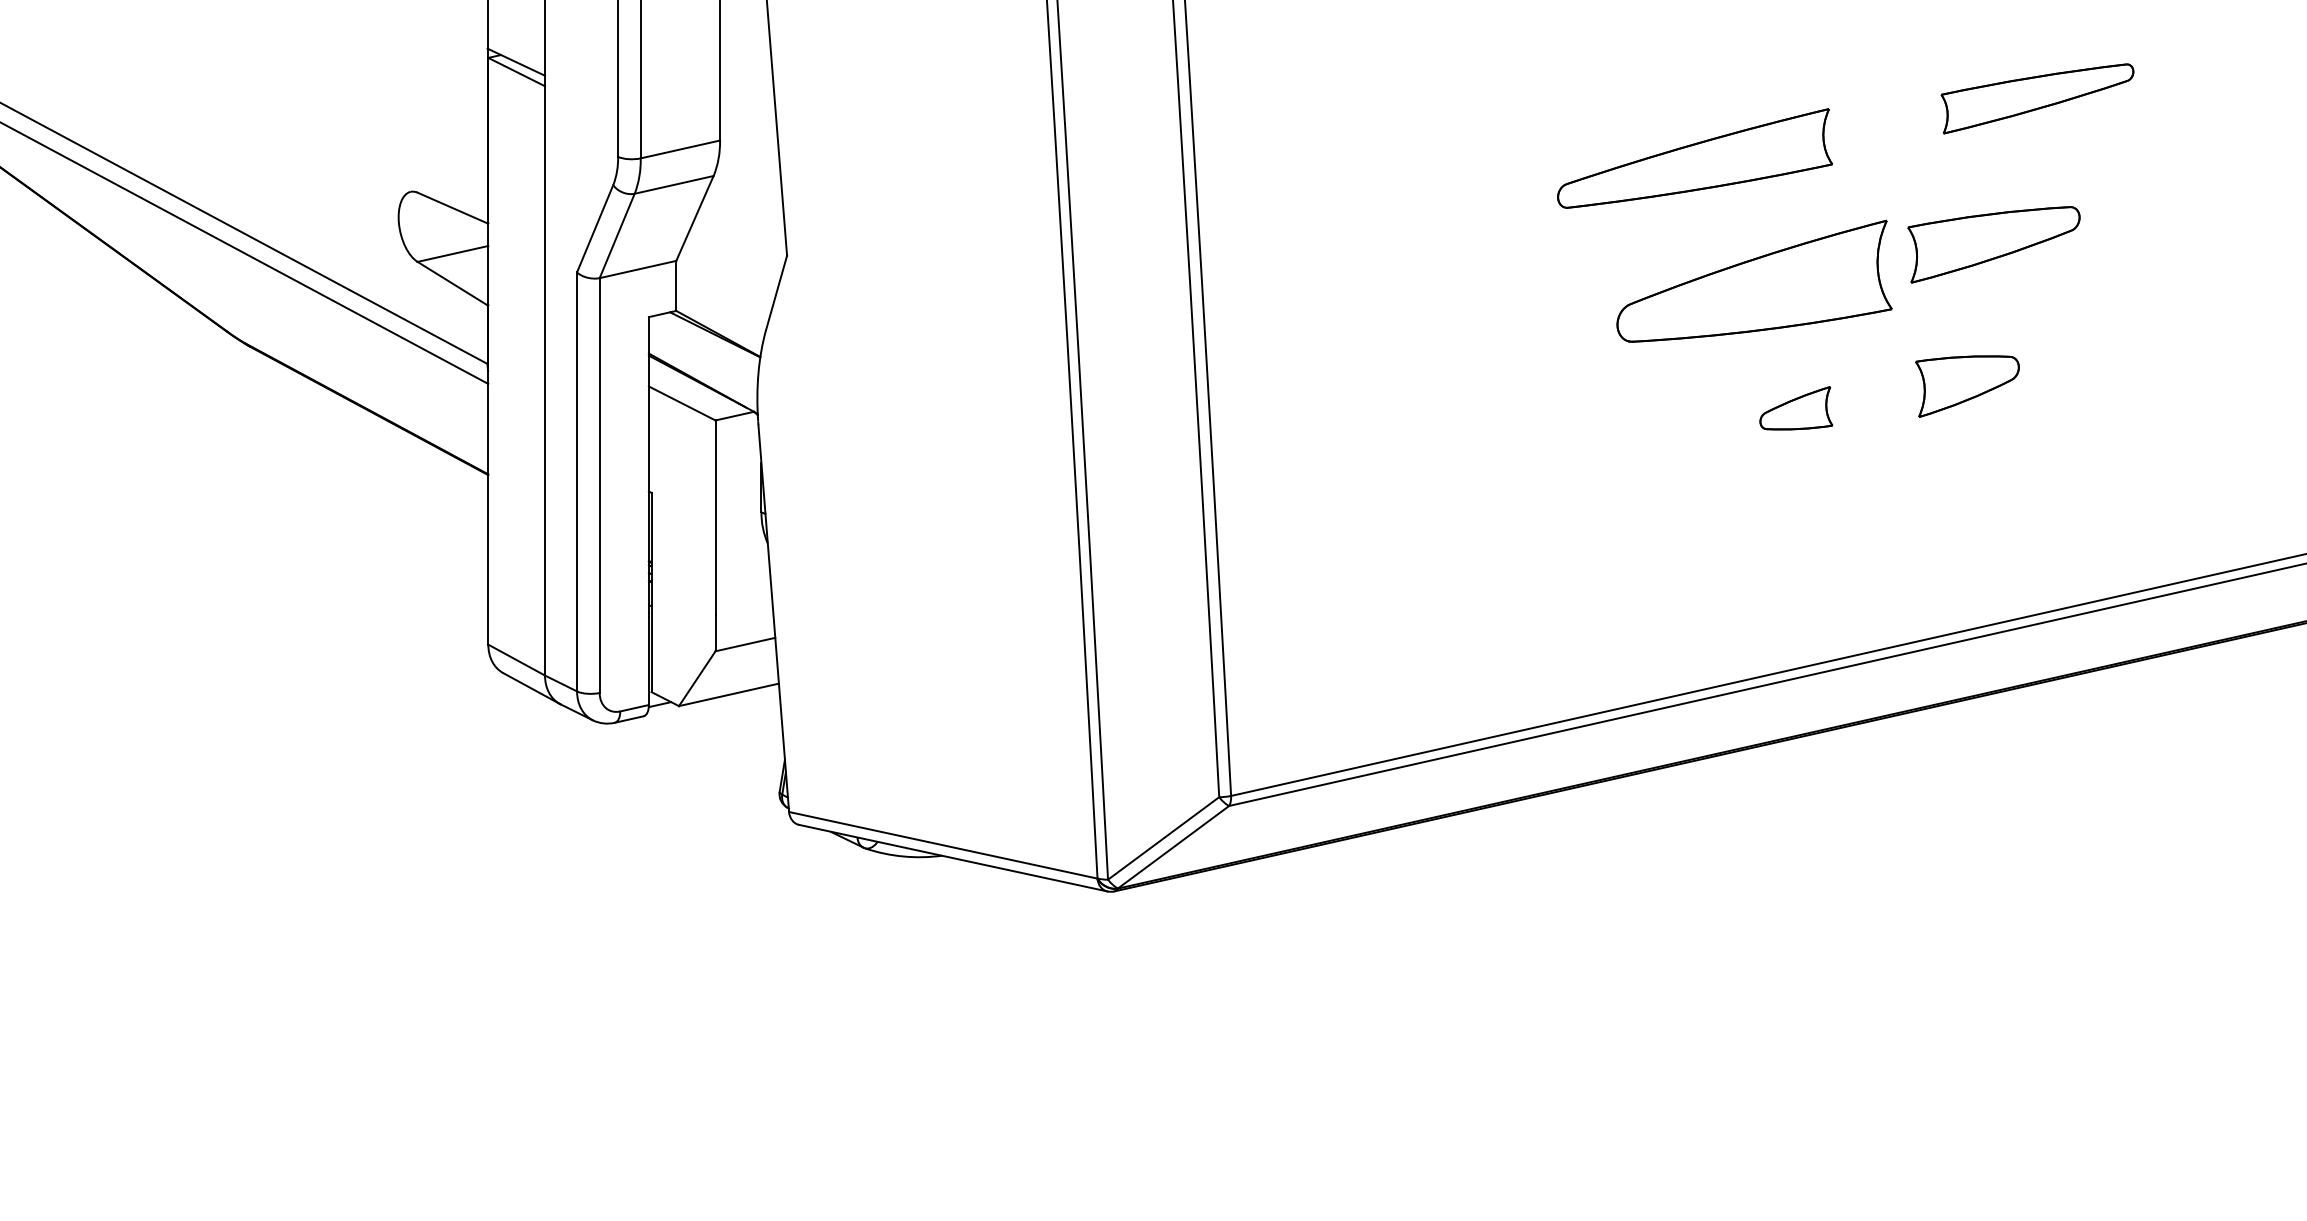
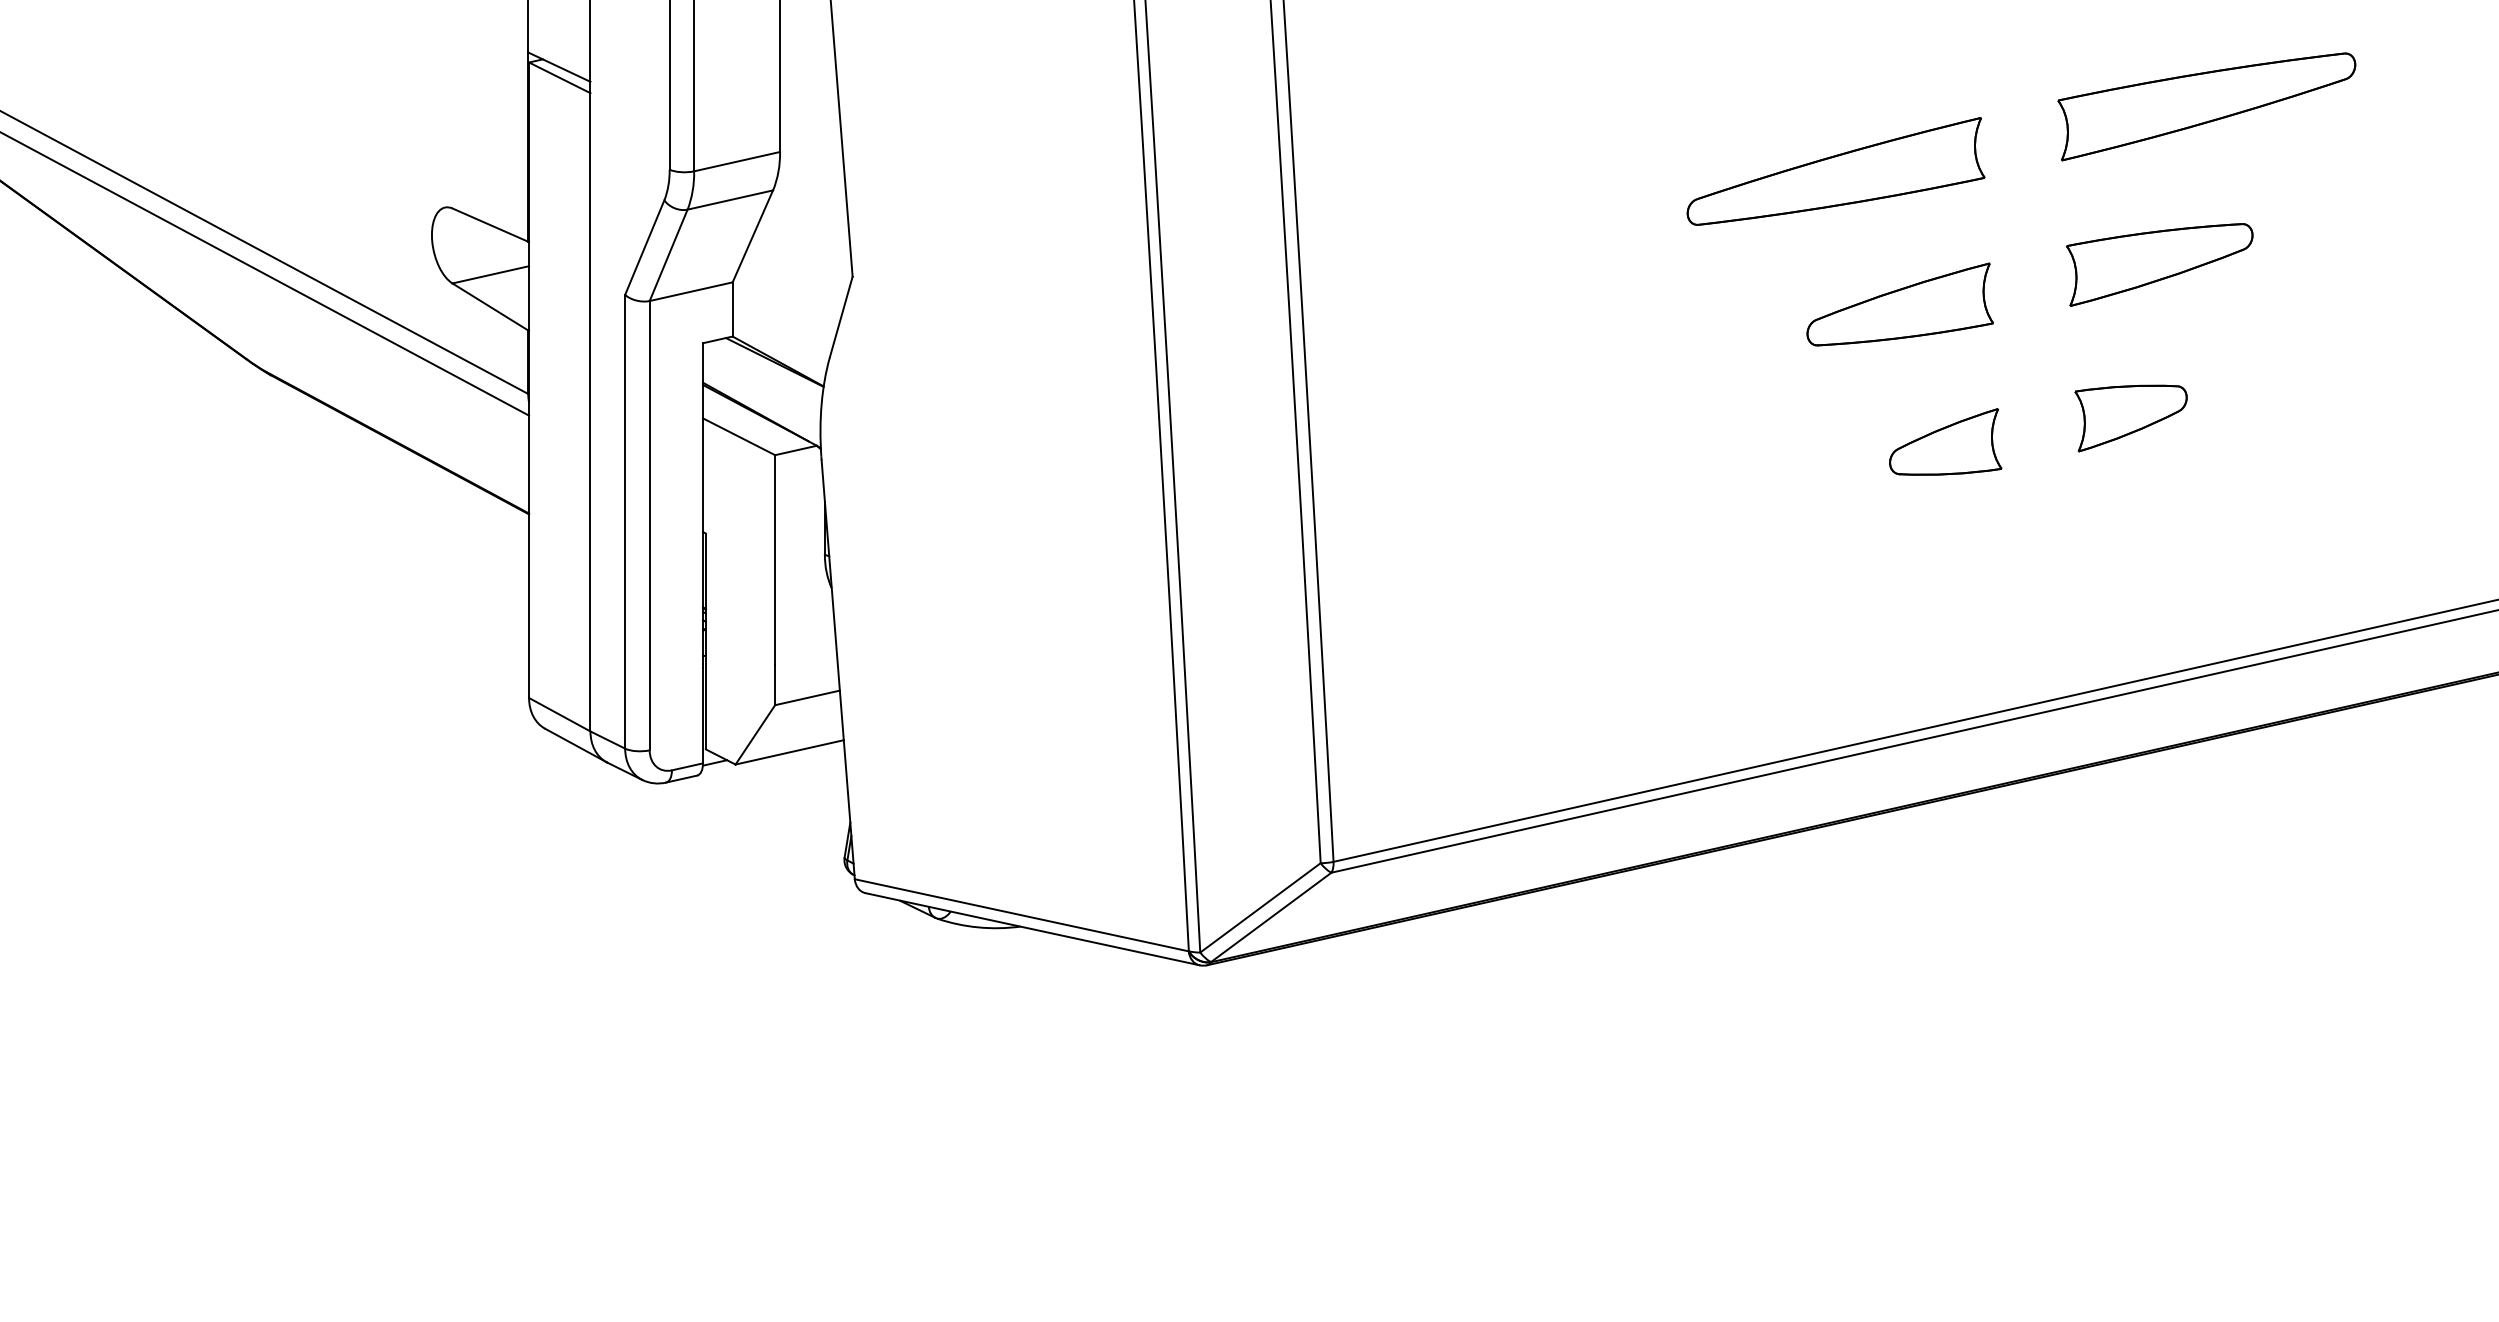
part: (2037, 98) -> (2206, 106), size x1.43
part: (1753, 281) -> (1899, 304), size x0.62
part: (1796, 407) -> (1945, 441), size x1.43

